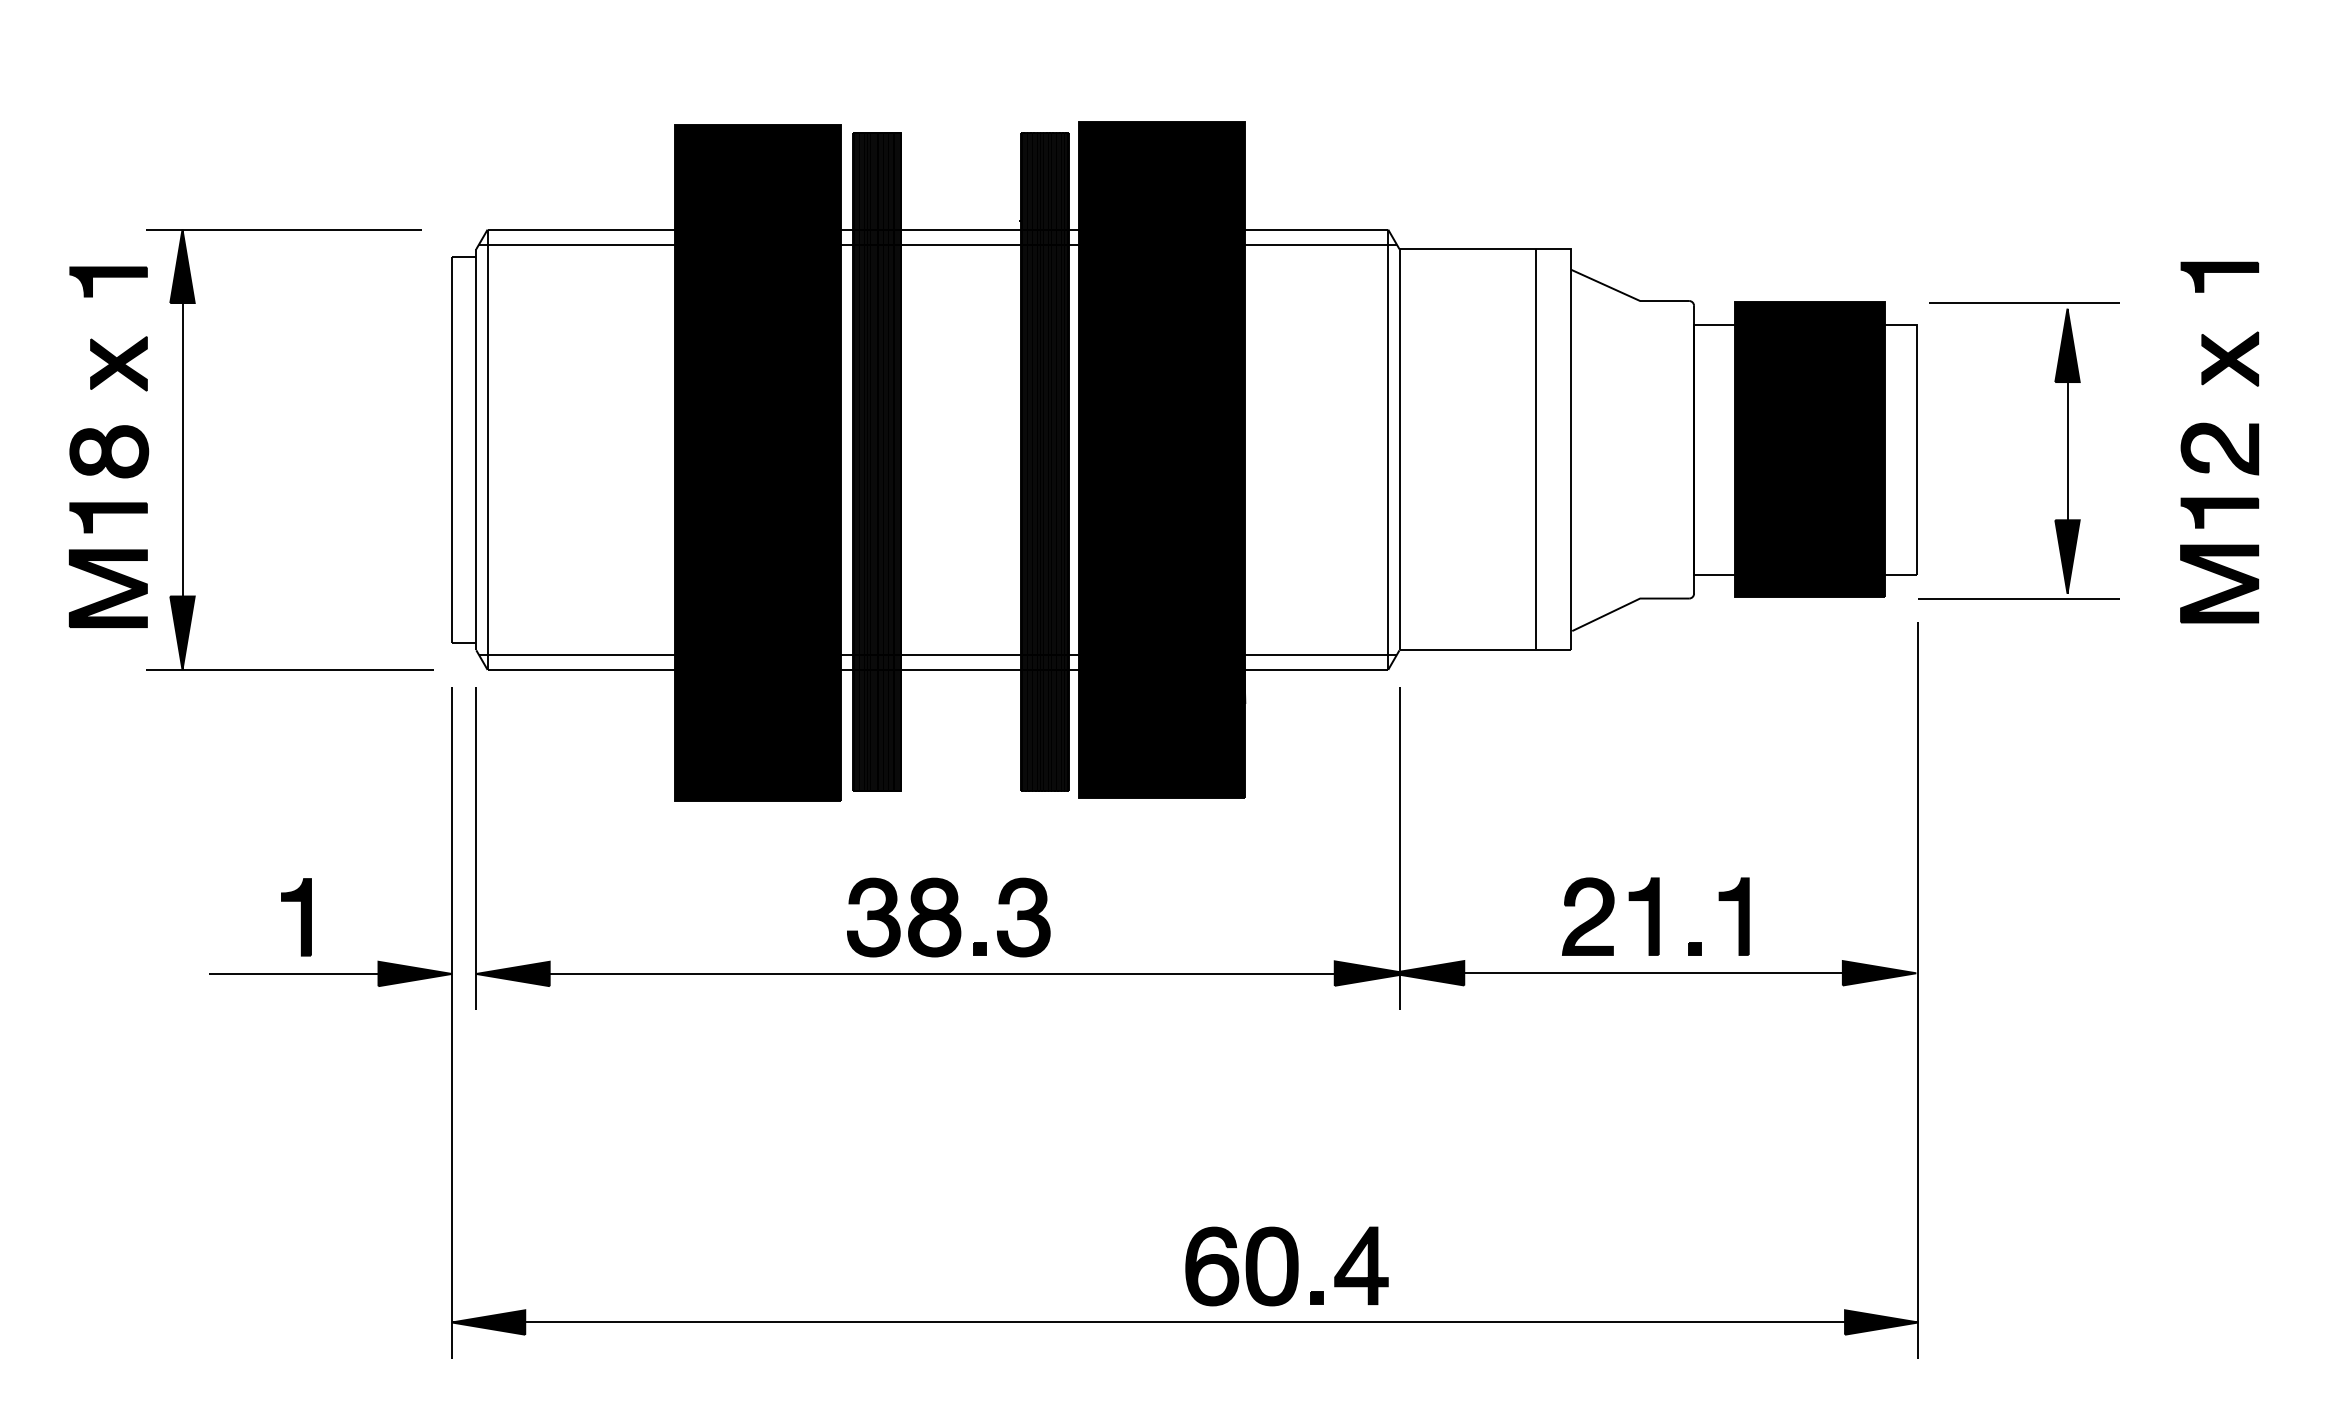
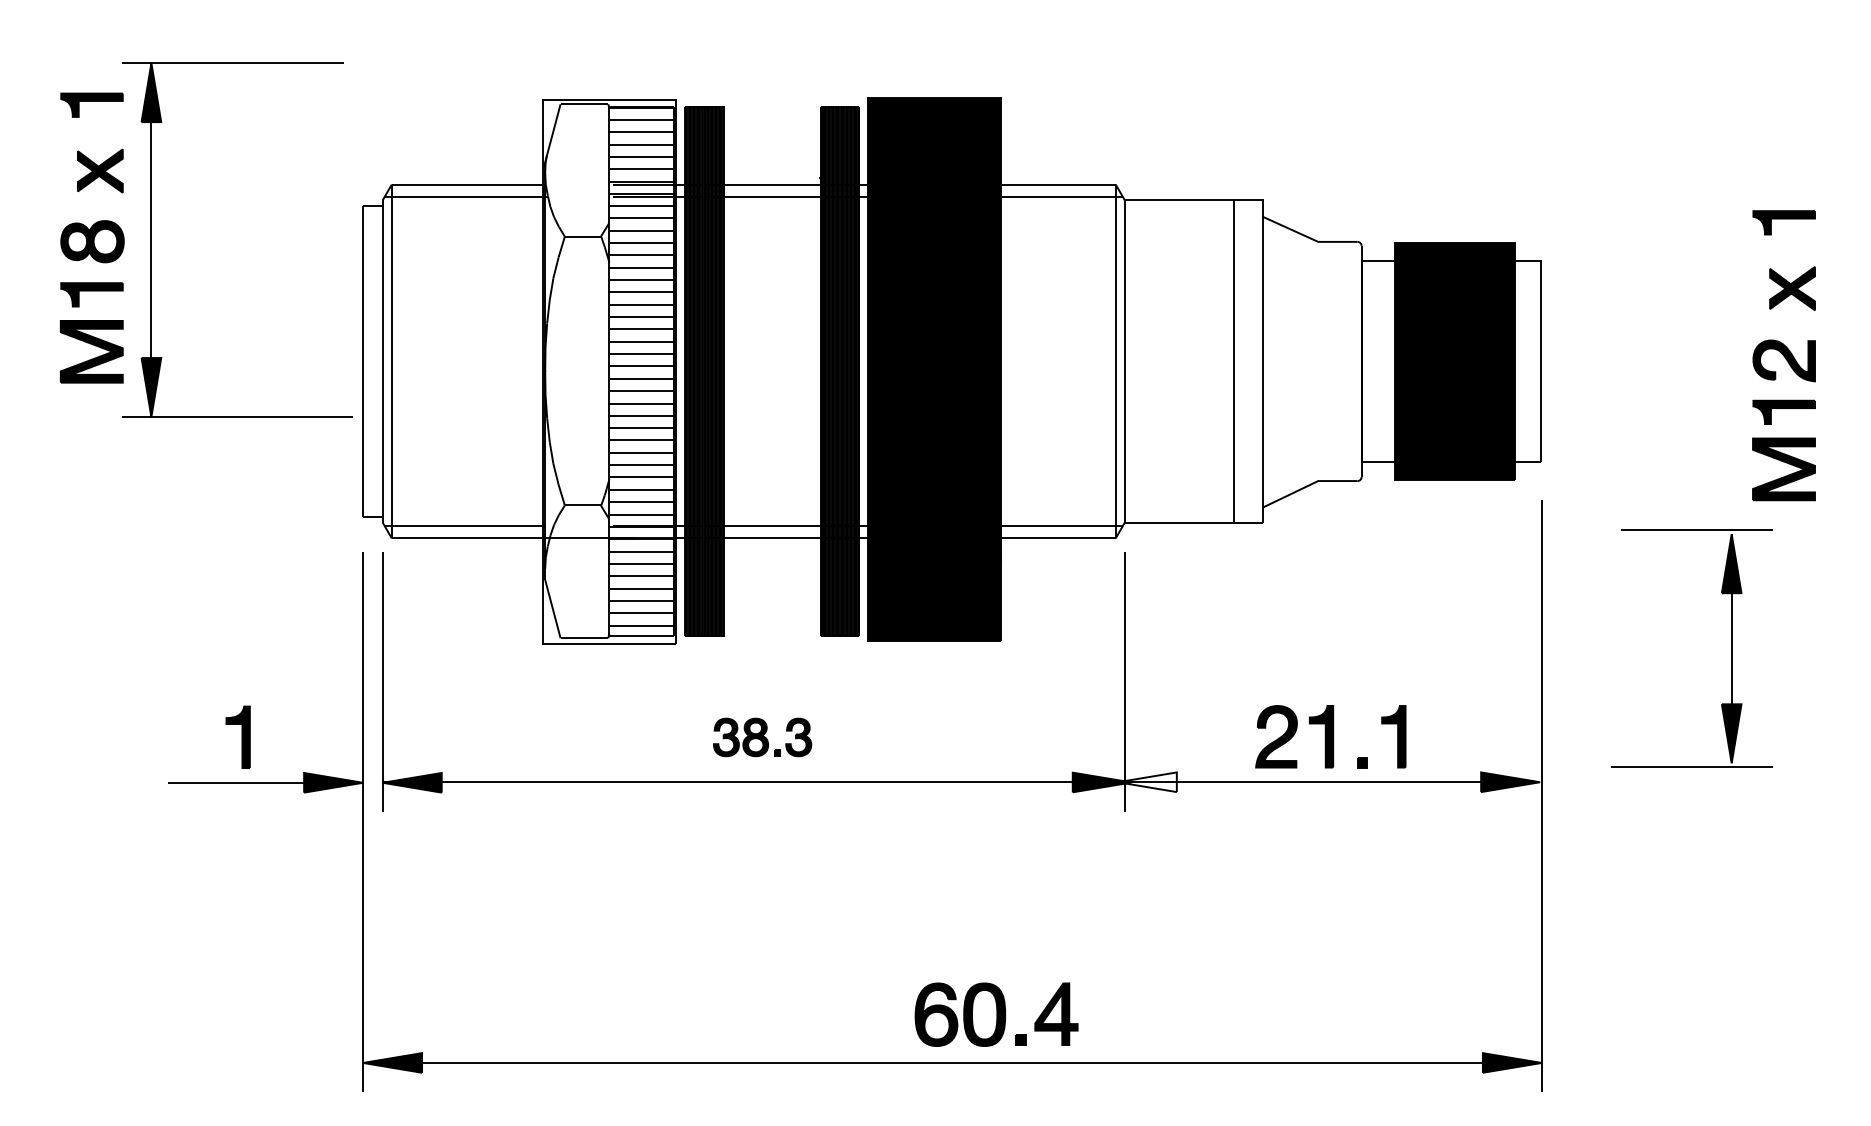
part: (183, 449) -> (152, 239), moved
part: (2067, 450) -> (1731, 648), moved
fill: (758, 462) -> (609, 371), removed
part: (948, 917) -> (762, 737), size x0.6
fill: (1427, 973) -> (1147, 782), removed
part: (1286, 1266) -> (996, 1014), moved

